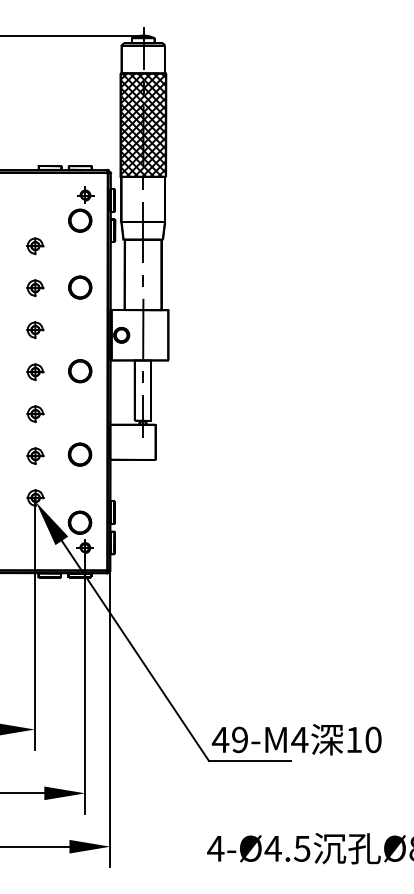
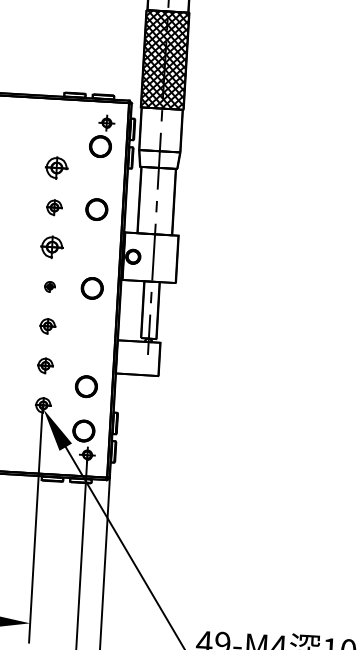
part: (35, 246) -> (56, 168), size x1.4
part: (35, 329) -> (52, 246), size x1.4
part: (35, 372) -> (50, 287), size x0.7
part: (79, 454) -> (85, 386), moved

